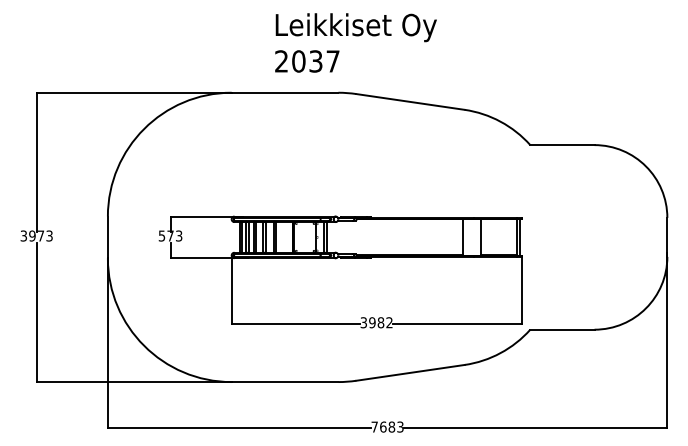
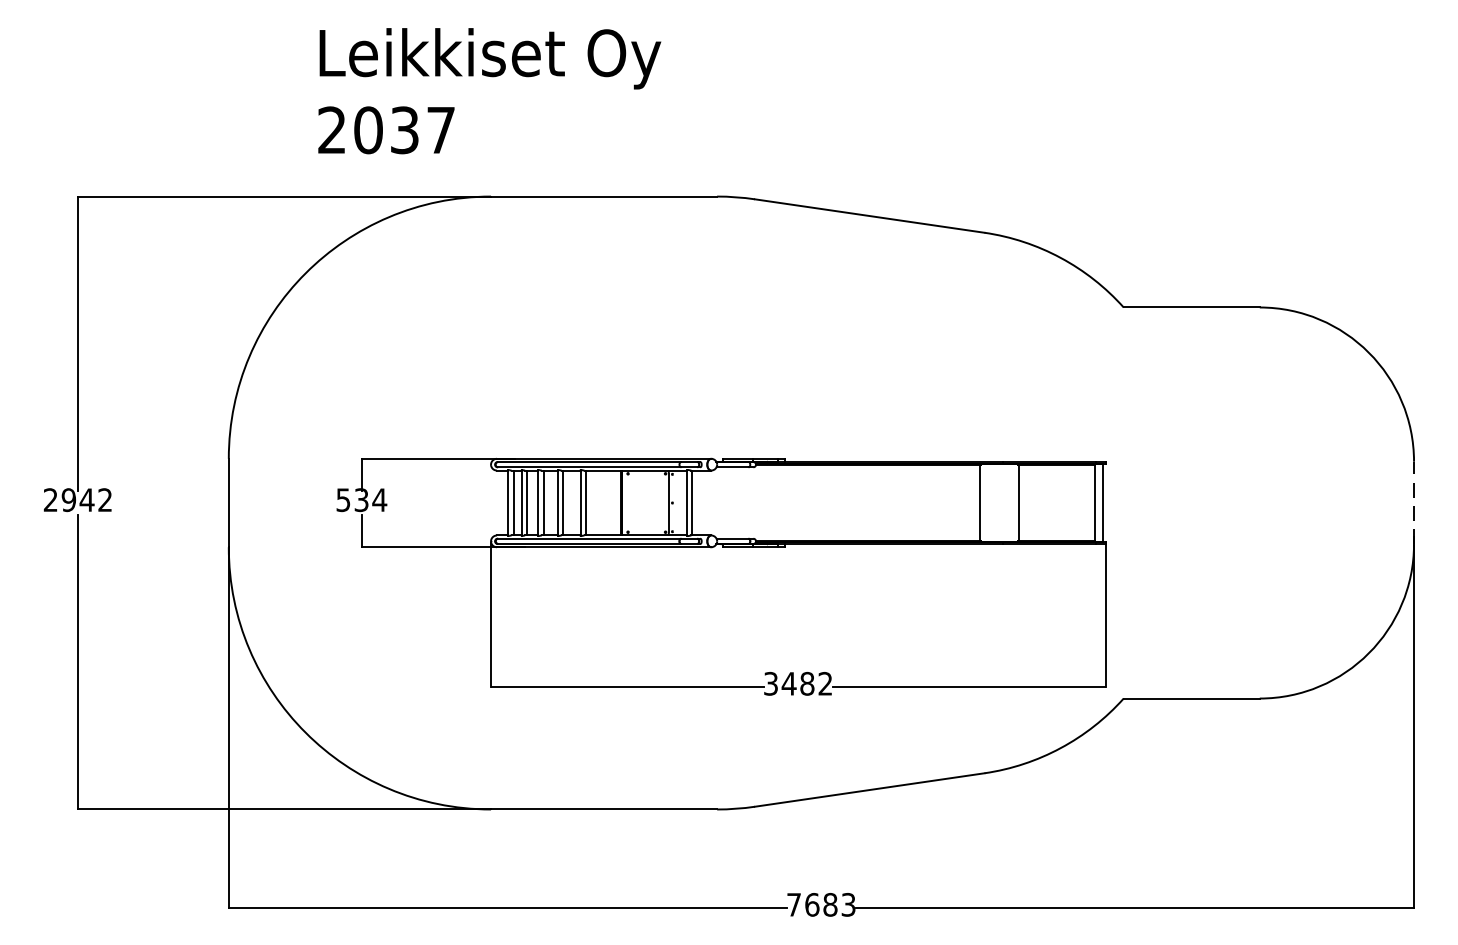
text: (355, 42) -> (488, 90), moved
text: (36, 235) -> (77, 498), 3973 -> 2942
text: (174, 235) -> (369, 498), 573 -> 534
line: (667, 236) -> (1414, 501), solid -> dashed
text: (371, 322) -> (787, 683), 3982 -> 3482

